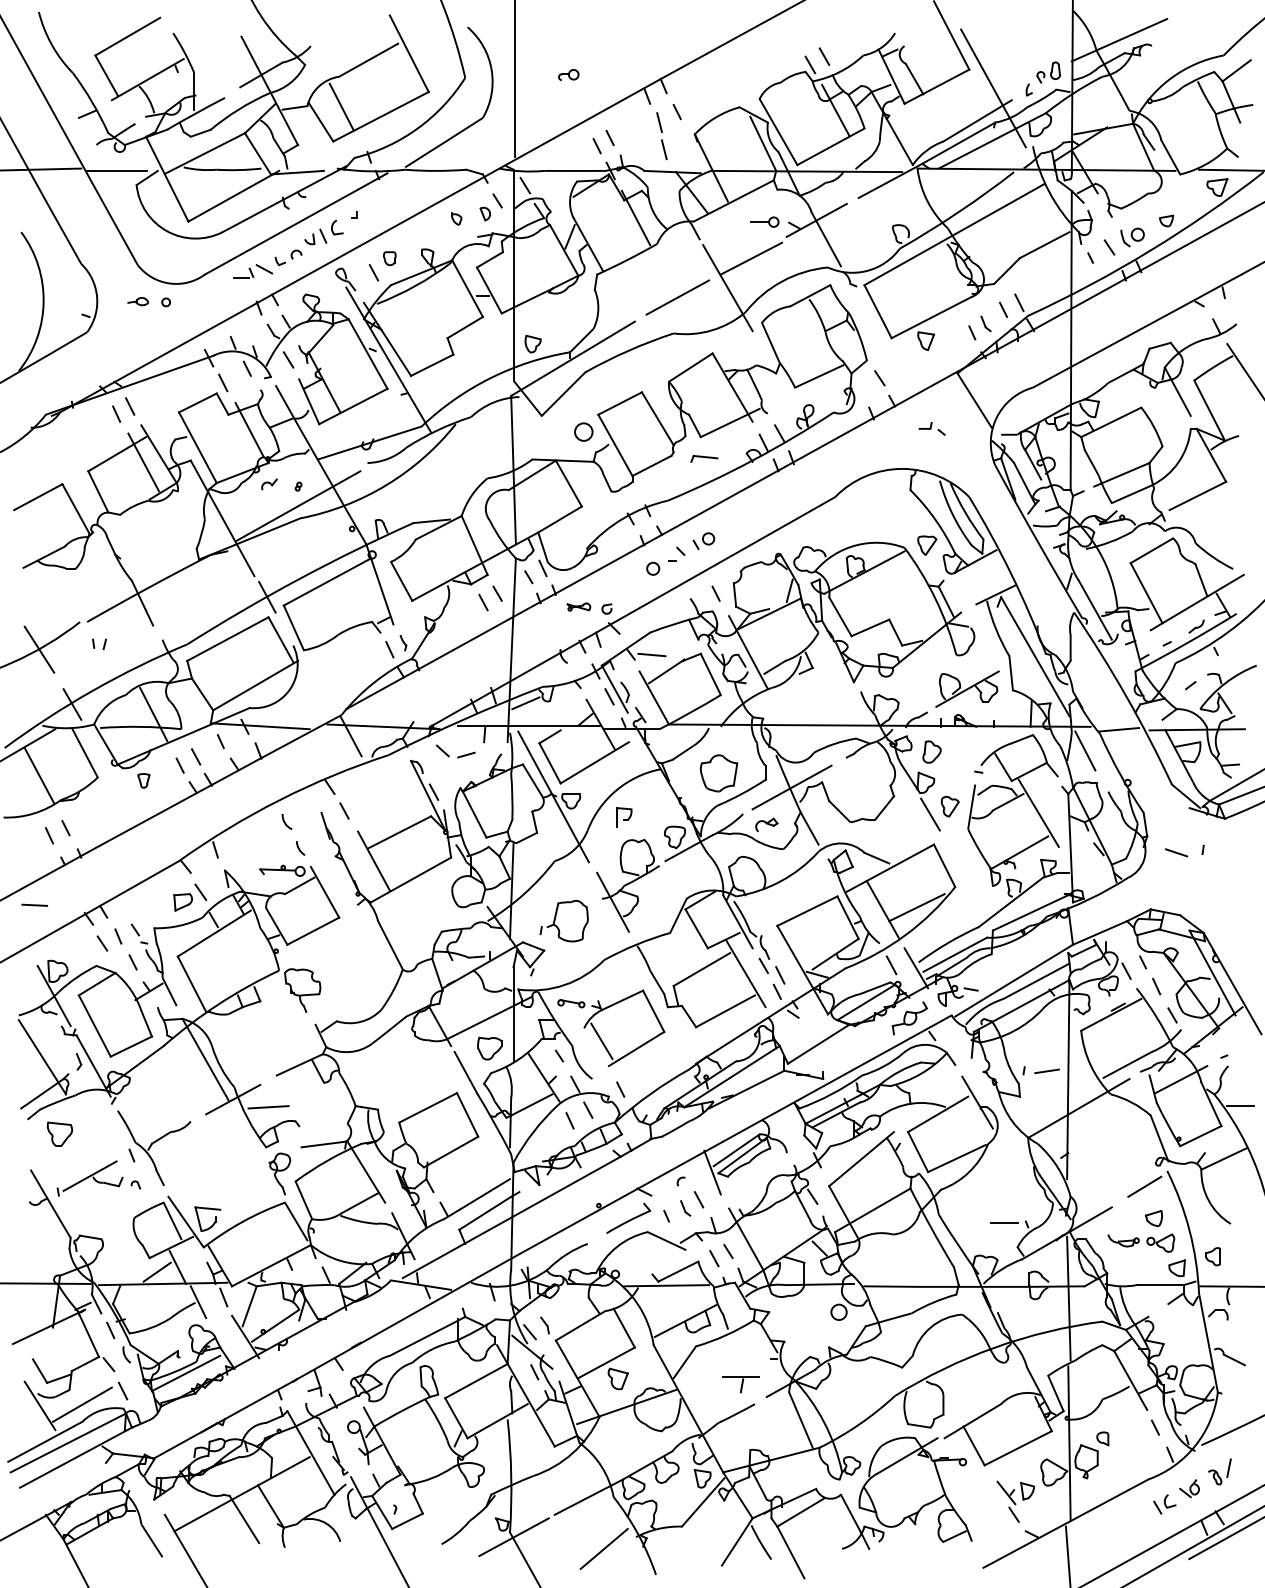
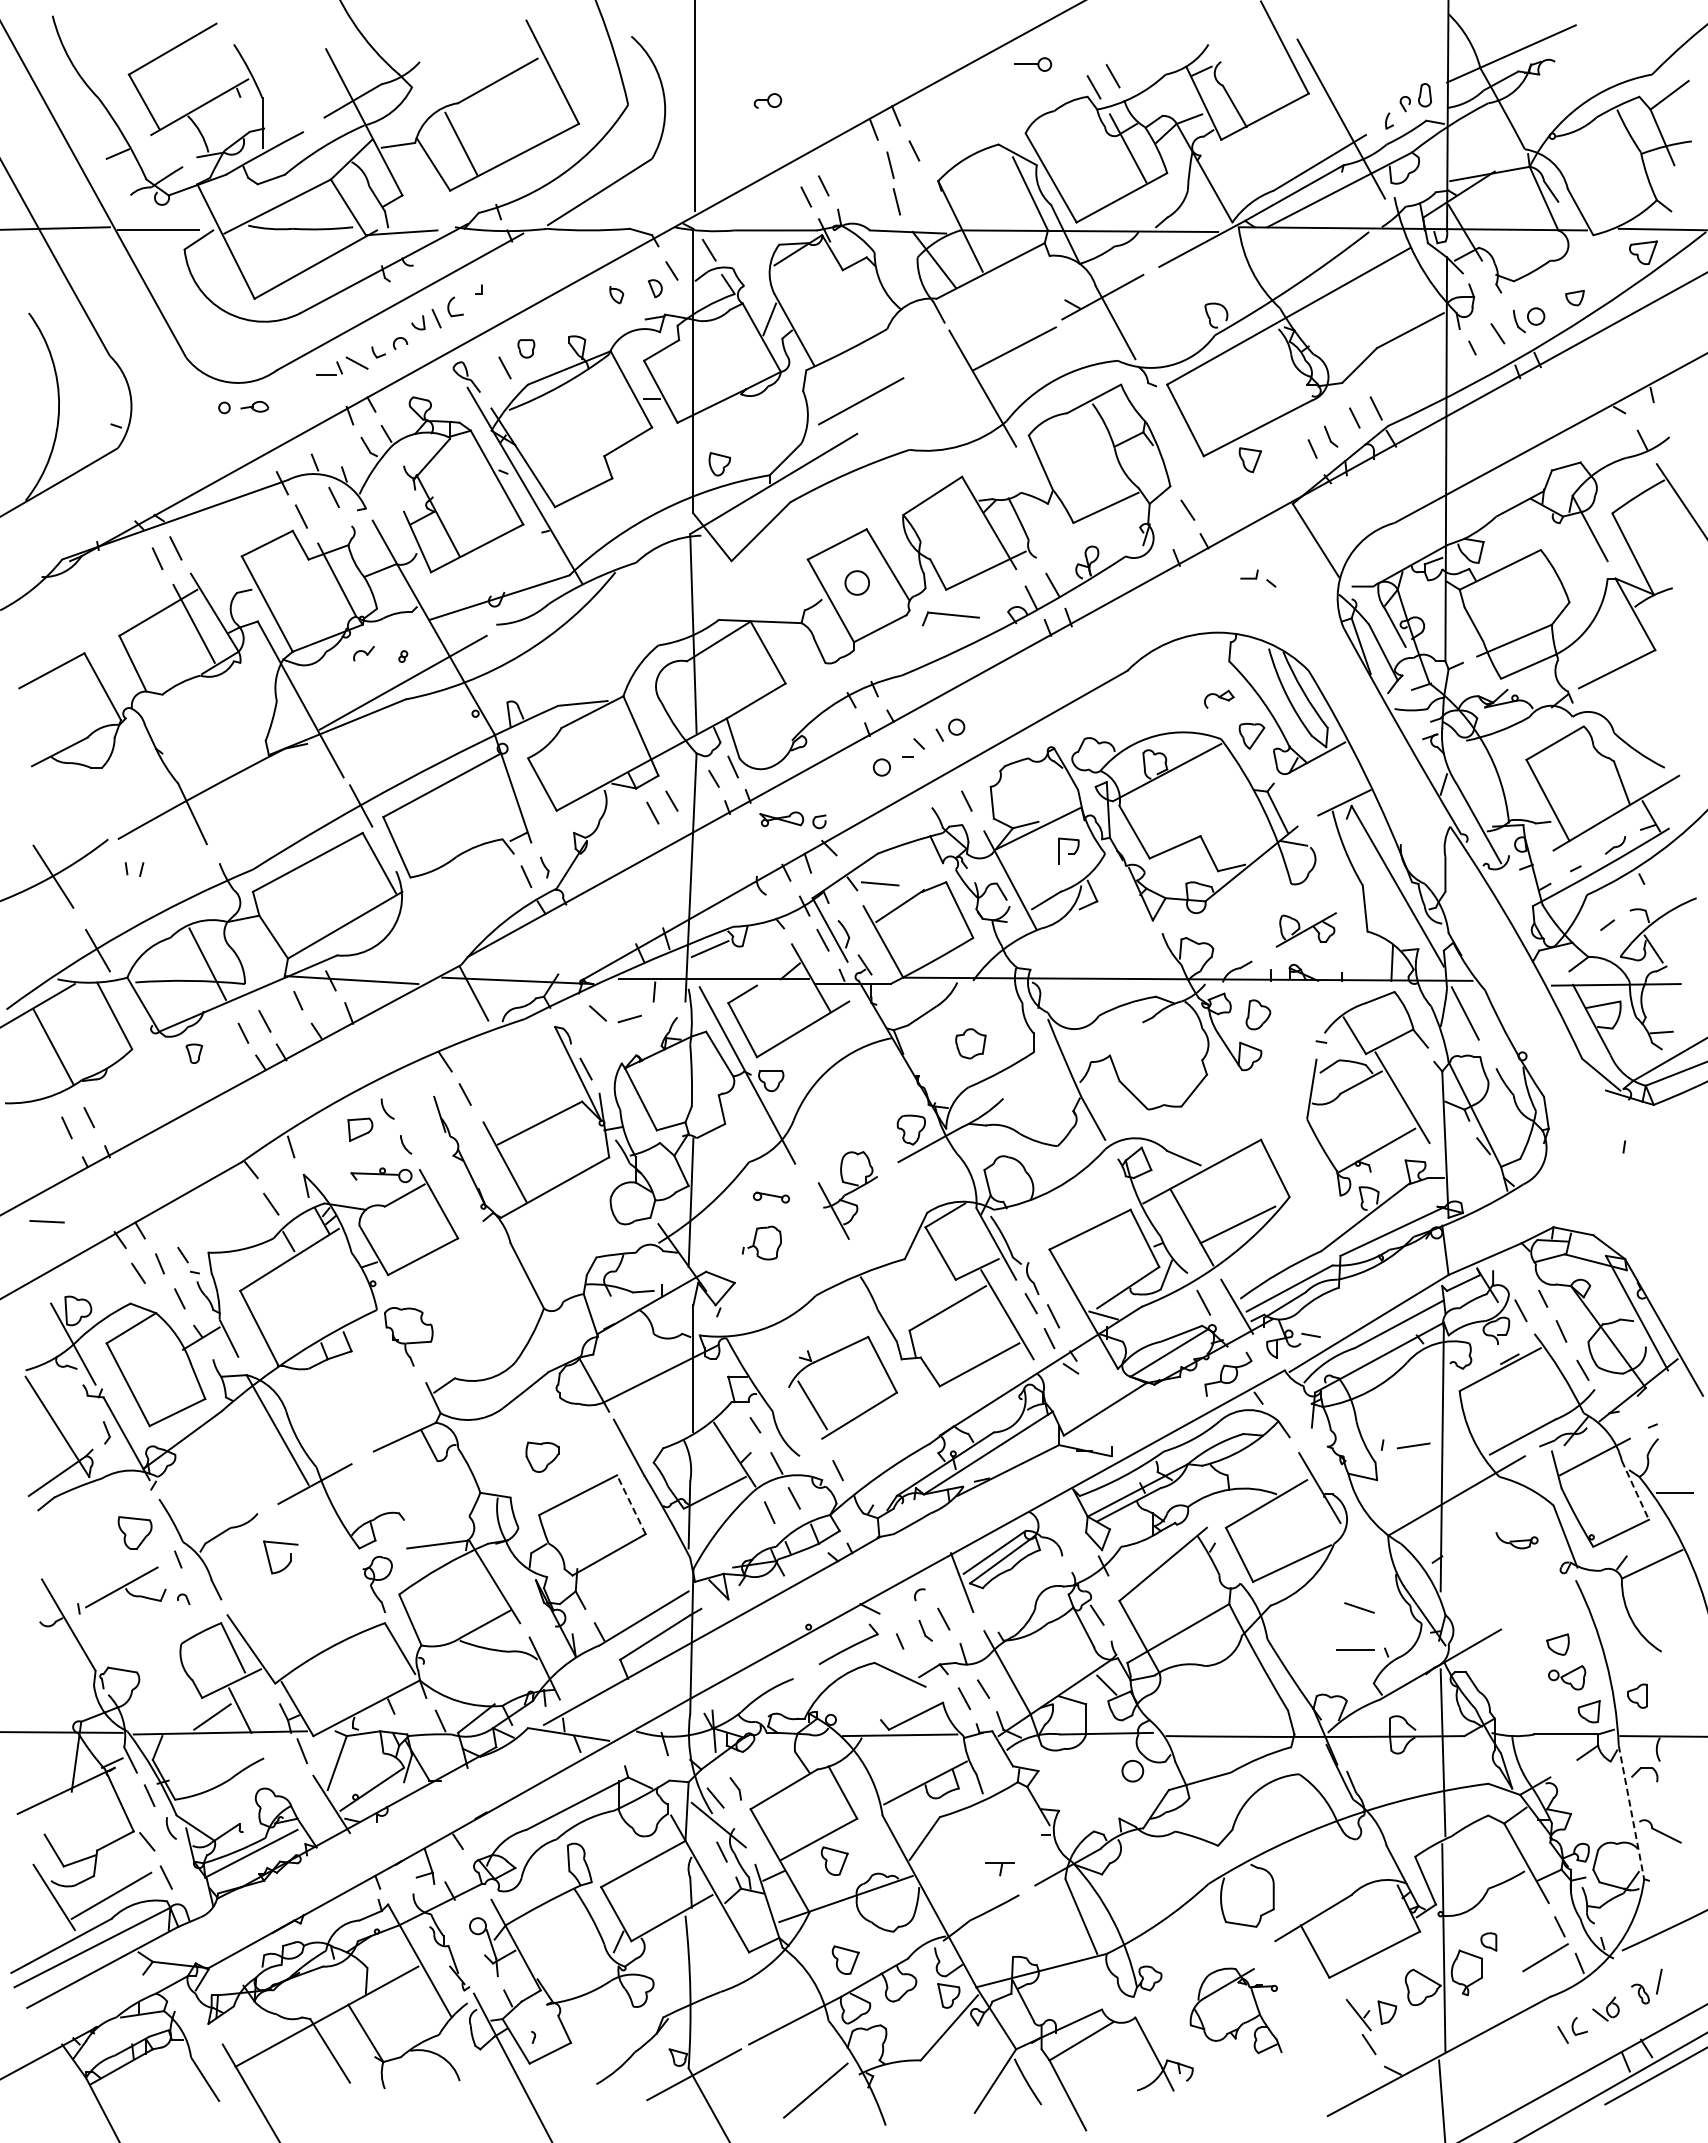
line: (635, 217) -> (858, 293), removed
part: (765, 222) -> (1033, 64), moved
line: (678, 297) -> (861, 401), moved
part: (138, 301) -> (254, 406), moved
line: (288, 359) -> (389, 485), removed
circle: (583, 431) -> (856, 582), moved
part: (703, 459) -> (950, 619), size x1.6
line: (789, 591) -> (1066, 797), removed
part: (578, 606) -> (781, 818), size x1.4
part: (967, 688) -> (1306, 929), size x0.7
line: (1118, 729) -> (1510, 984), removed
part: (718, 773) -> (970, 1043), size x0.6
line: (792, 787) -> (1069, 1062), removed
part: (949, 806) -> (1282, 1088), removed
line: (929, 814) -> (1255, 1098), removed
part: (623, 816) -> (1068, 850), moved
part: (766, 824) -> (1219, 698), moved
line: (1176, 852) -> (1359, 1607), moved
part: (627, 885) -> (847, 1195), size x0.7
part: (183, 902) -> (360, 1129), moved
part: (563, 920) -> (761, 1242), size x0.6
part: (570, 1003) -> (770, 1197), moved
part: (489, 1048) -> (542, 1456), moved
line: (1211, 1104) -> (1635, 1490), solid -> dashed
line: (268, 1107) -> (362, 1494), removed
line: (467, 1114) -> (631, 1504), solid -> dashed
part: (59, 1134) -> (134, 1532), moved
line: (1144, 1186) -> (1545, 1957), moved
part: (214, 1222) -> (289, 1561), moved
part: (1123, 1240) -> (1516, 1540), moved
line: (198, 1302) -> (267, 1757), removed
line: (1208, 1342) -> (1631, 1812), solid -> dashed
part: (740, 1385) -> (999, 1869), size x0.6
part: (626, 1451) -> (845, 1959), added
part: (915, 1489) -> (1235, 2010), size x0.6

